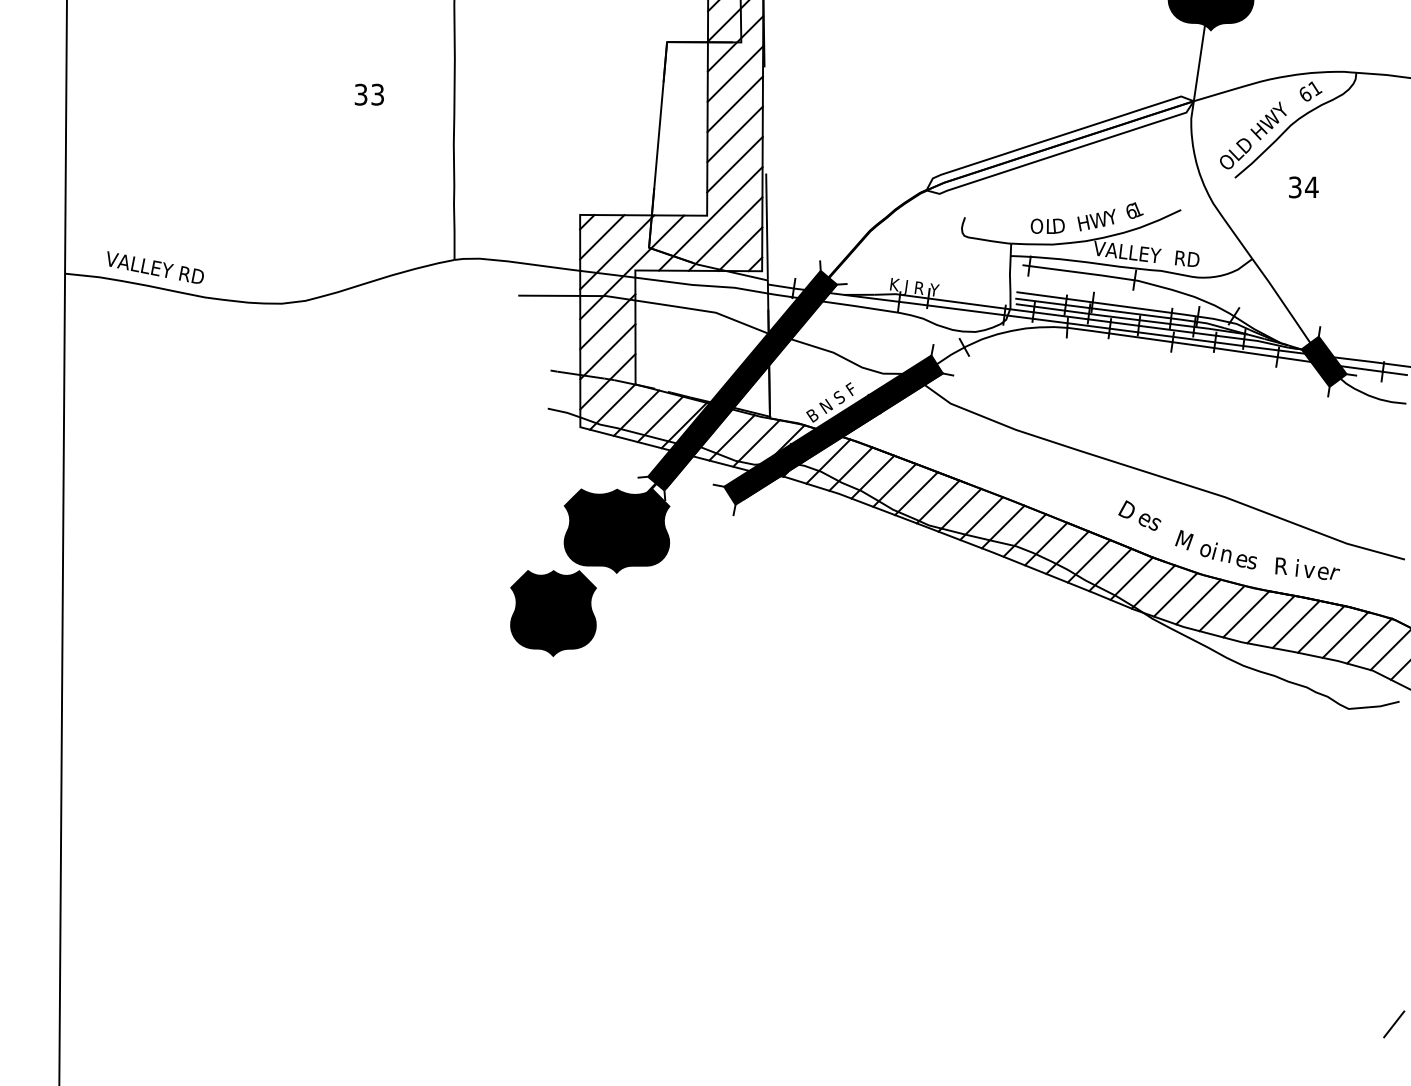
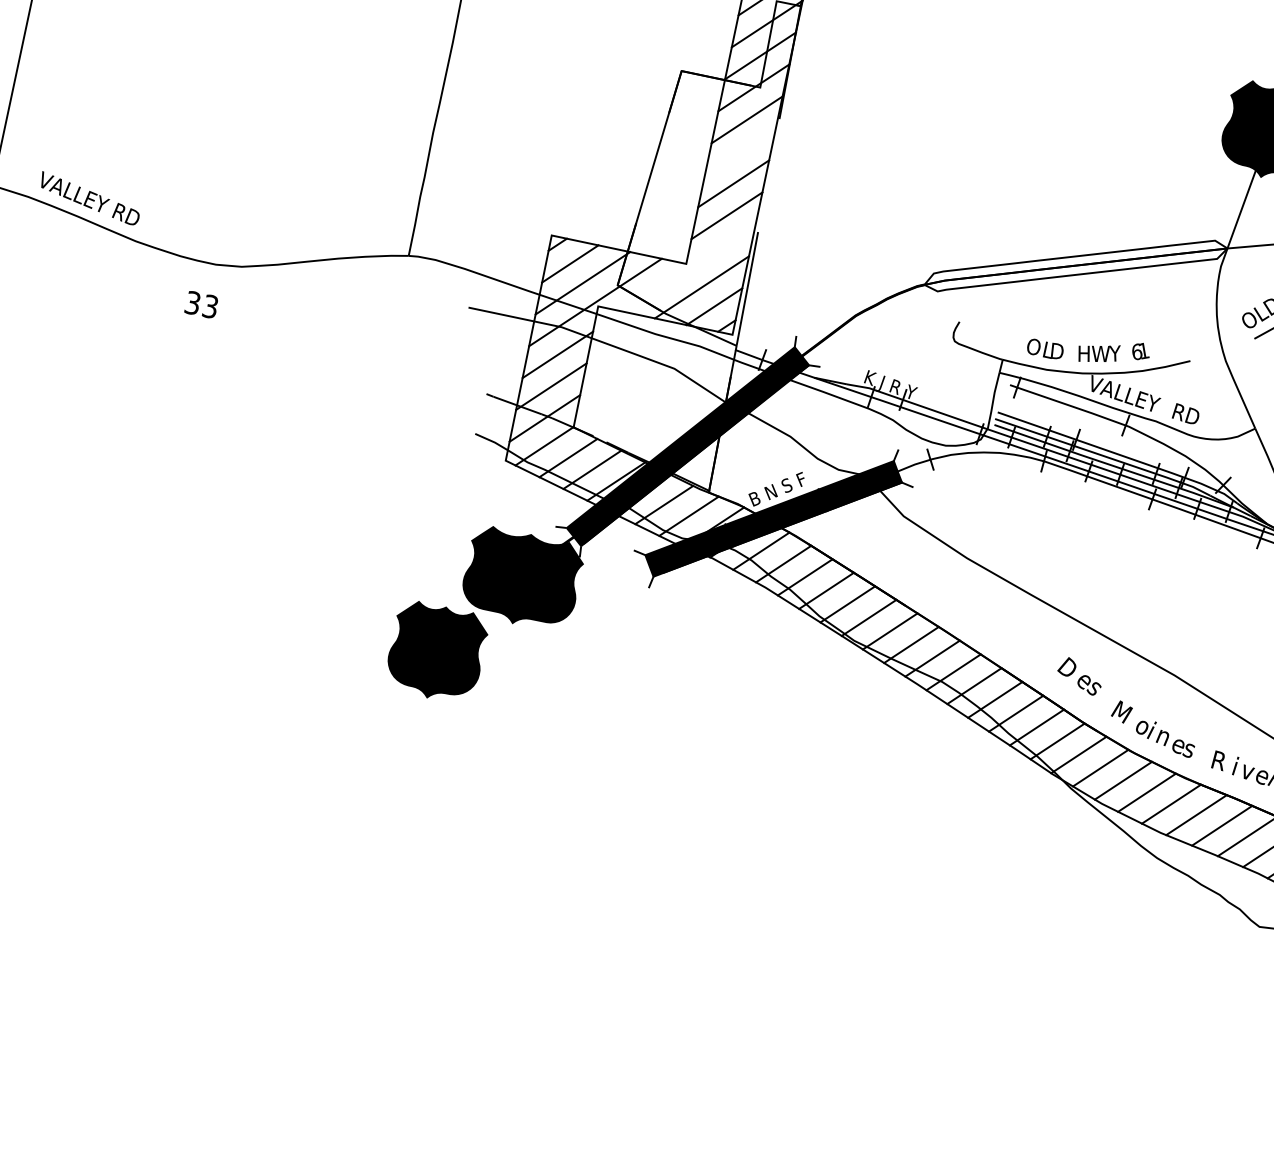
text: (368, 94) -> (200, 304), moved
line: (734, 104) -> (739, 151), removed
line: (710, 218) -> (689, 267), removed

